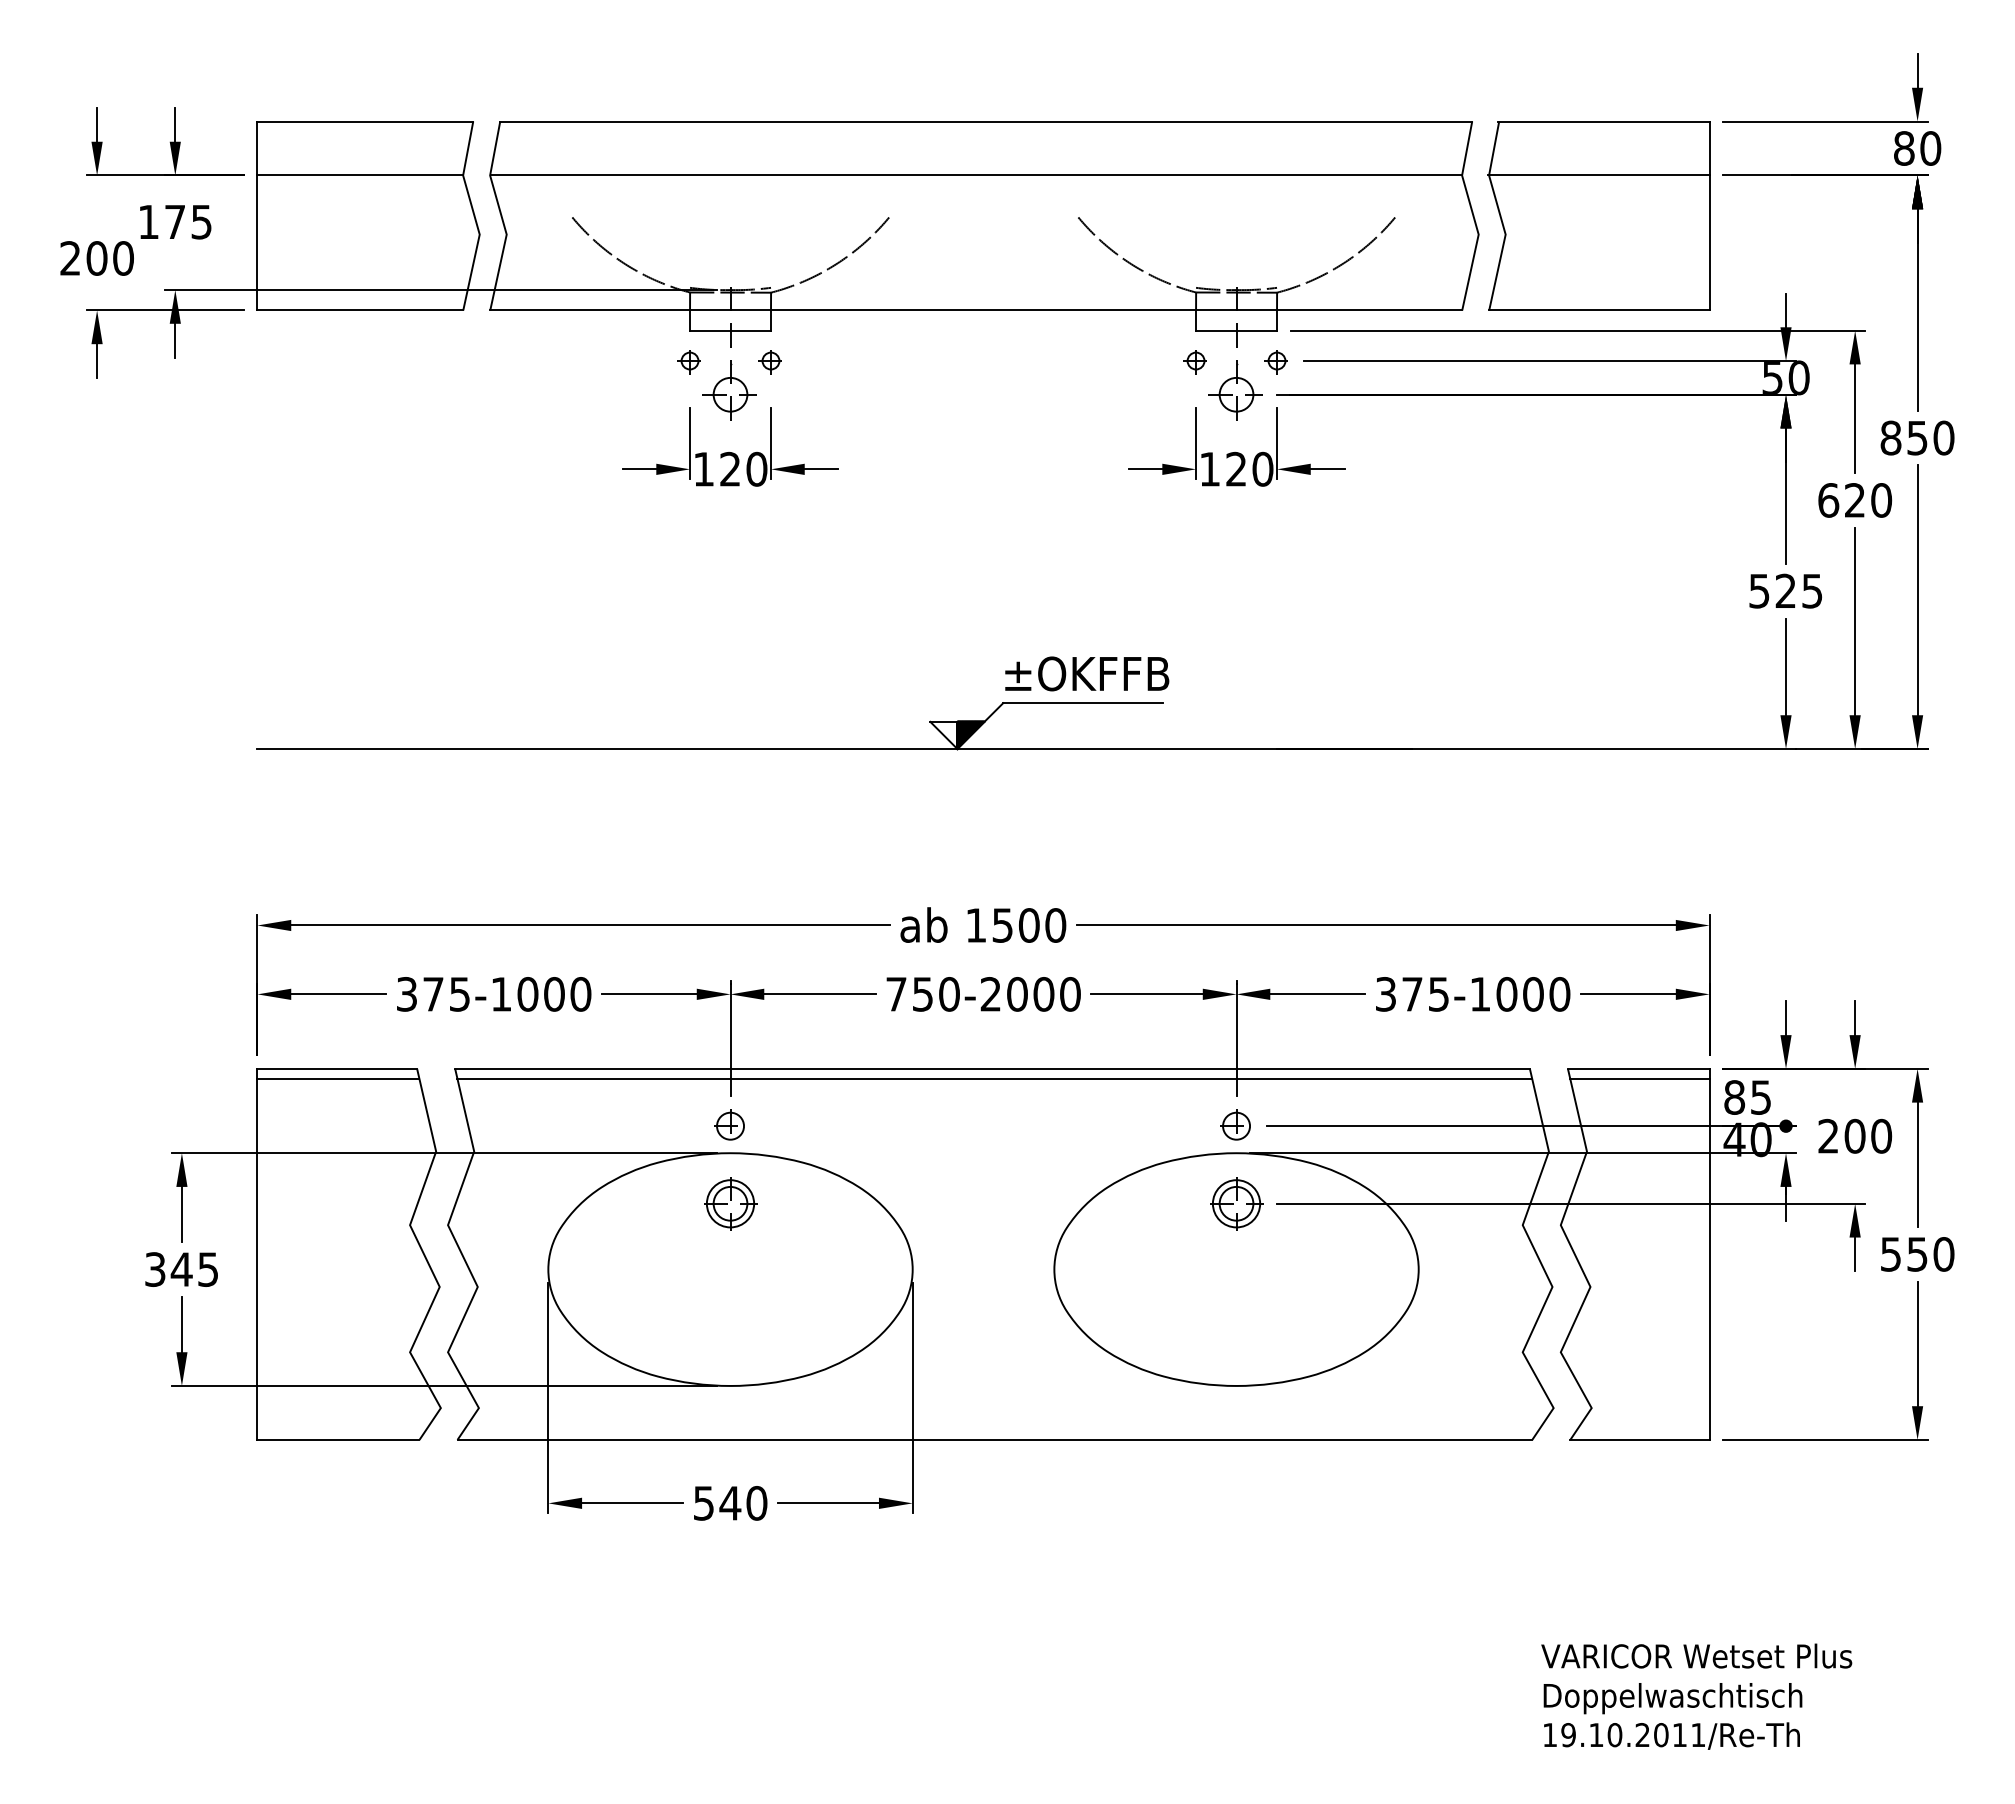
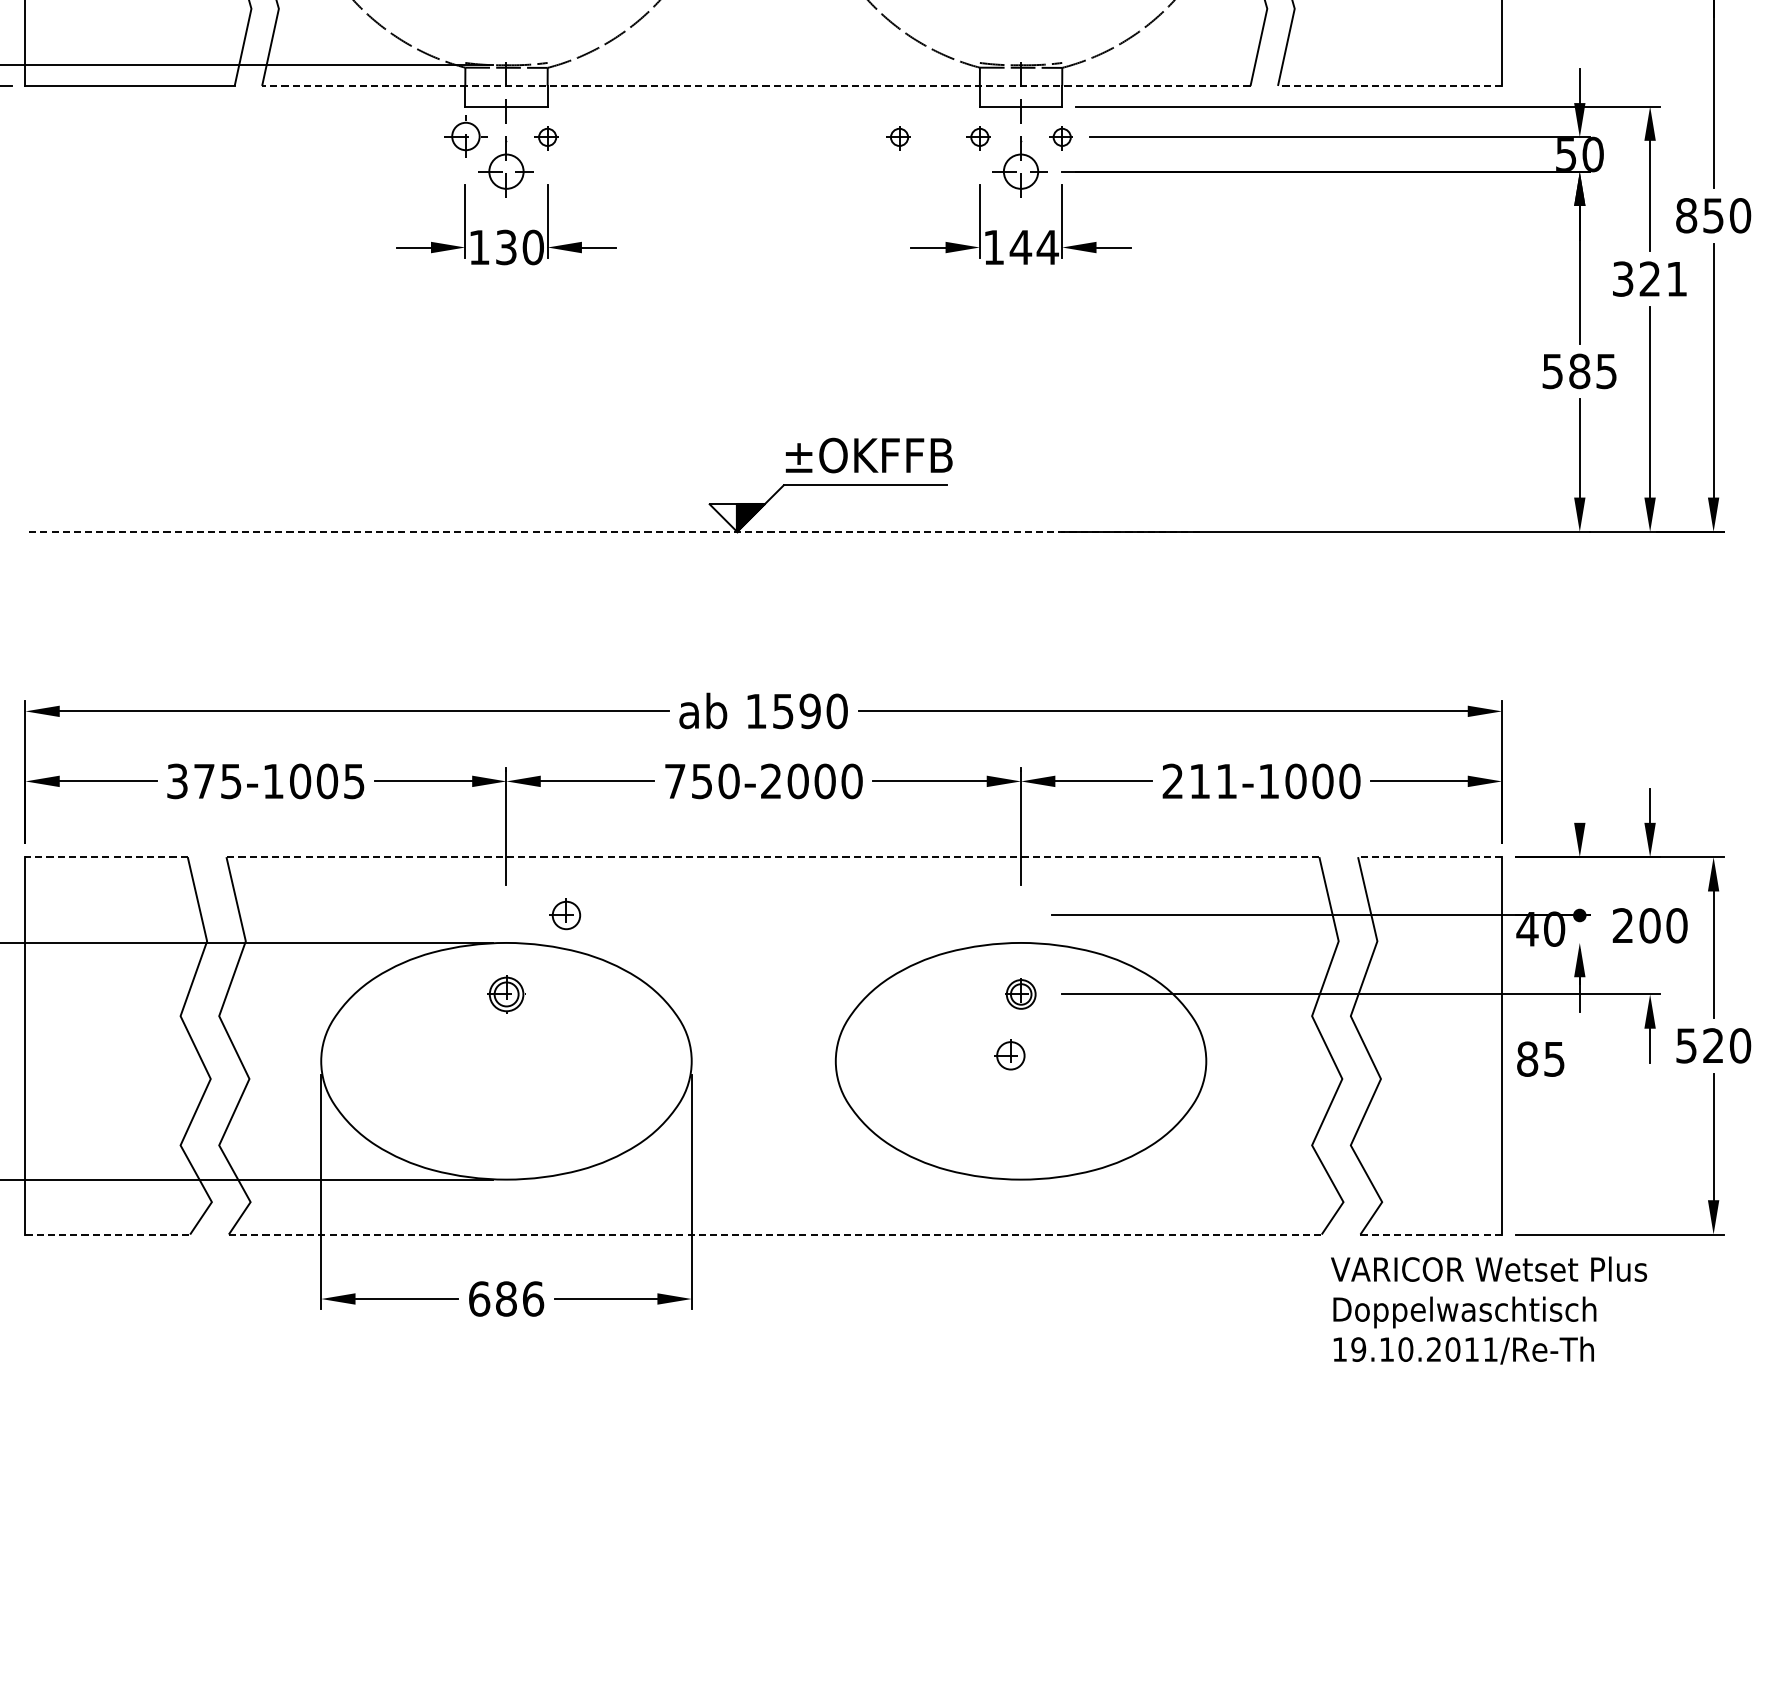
line: (976, 310) -> (756, 85), solid -> dashed
line: (1598, 310) -> (1389, 85), solid -> dashed
part: (688, 362) -> (463, 138), size x1.6
part: (1115, 362) -> (897, 138), added
text: (1249, 468) -> (1034, 246), 120 -> 144
text: (730, 469) -> (506, 247), 120 -> 130
text: (1855, 500) -> (1650, 279), 620 -> 321
text: (1785, 590) -> (1579, 370), 525 -> 585
line: (834, 748) -> (612, 531), solid -> dashed
text: (1028, 925) -> (809, 711), 1500 -> 1590
text: (580, 994) -> (353, 781), 375-1000 -> 375-1005
text: (1411, 994) -> (1198, 781), 375-1000 -> 211-1000
line: (1786, 1018) -> (1580, 805), removed
line: (337, 1068) -> (106, 856), solid -> dashed
line: (992, 1068) -> (772, 856), solid -> dashed
line: (1638, 1068) -> (1429, 856), solid -> dashed
line: (338, 1078) -> (107, 866), removed
line: (994, 1078) -> (774, 866), removed
line: (1639, 1078) -> (1430, 866), removed
text: (1747, 1097) -> (1540, 1059), moved
part: (729, 1124) -> (565, 913), moved
part: (1235, 1124) -> (1009, 1054), moved
line: (1523, 1153) -> (1312, 943), removed
part: (730, 1203) -> (506, 994), size x0.7
part: (1236, 1203) -> (1021, 994), size x0.6
text: (1917, 1254) -> (1713, 1045), 550 -> 520
line: (338, 1439) -> (107, 1234), solid -> dashed
line: (995, 1439) -> (775, 1234), solid -> dashed
line: (1639, 1439) -> (1430, 1234), solid -> dashed
text: (730, 1503) -> (506, 1299), 540 -> 686
text: (1696, 1696) -> (1488, 1310), moved

